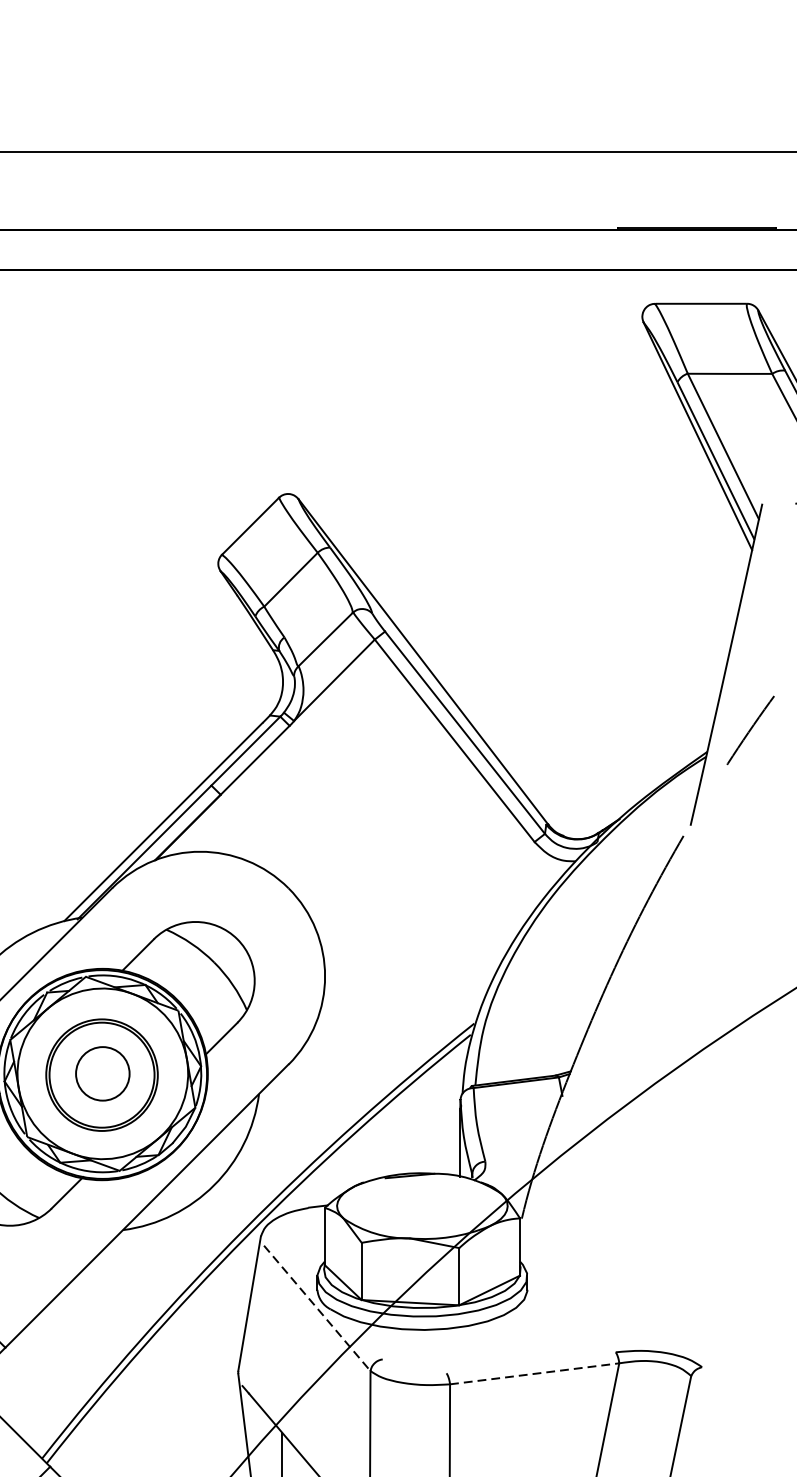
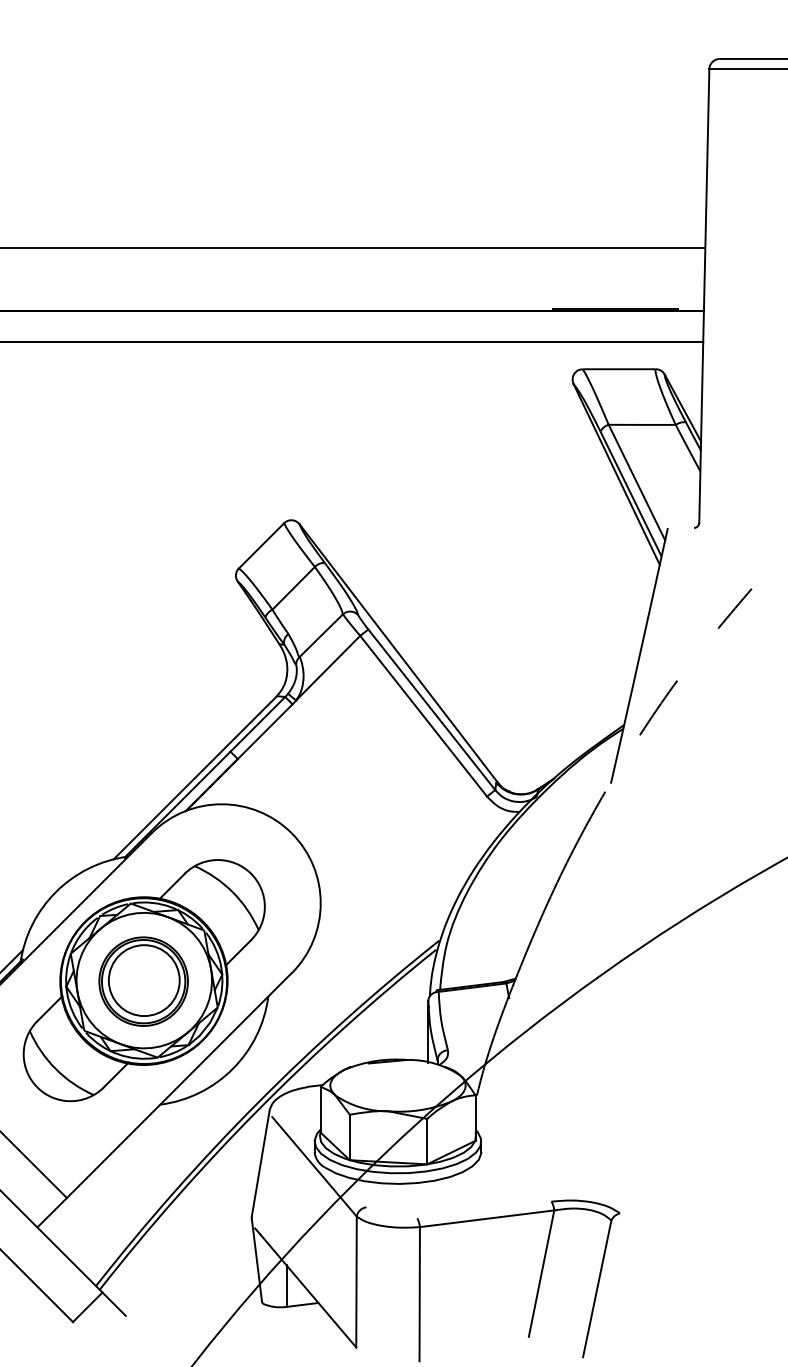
circle: (101, 1073) -> (143, 980), size x1.67
line: (317, 1309) -> (314, 1167), dashed -> solid
line: (535, 1373) -> (487, 1218), dashed -> solid

